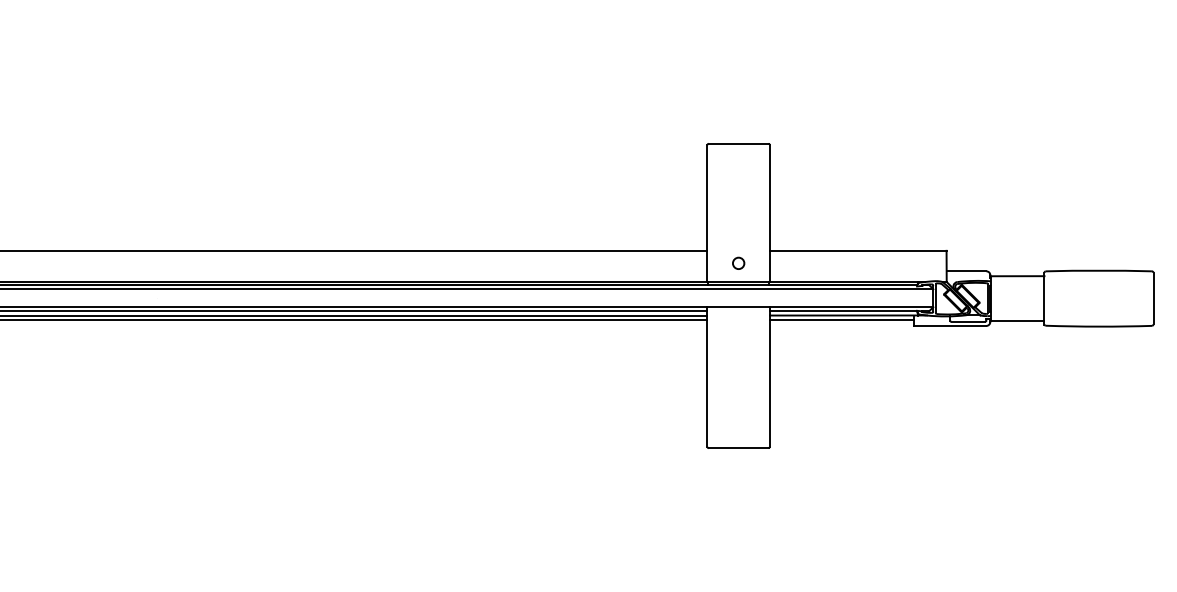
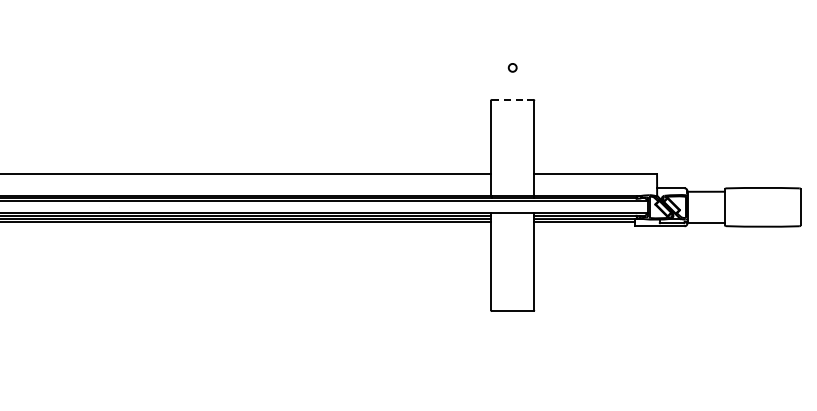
line: (738, 143) -> (512, 99), solid -> dashed
circle: (738, 262) -> (512, 67), moved

